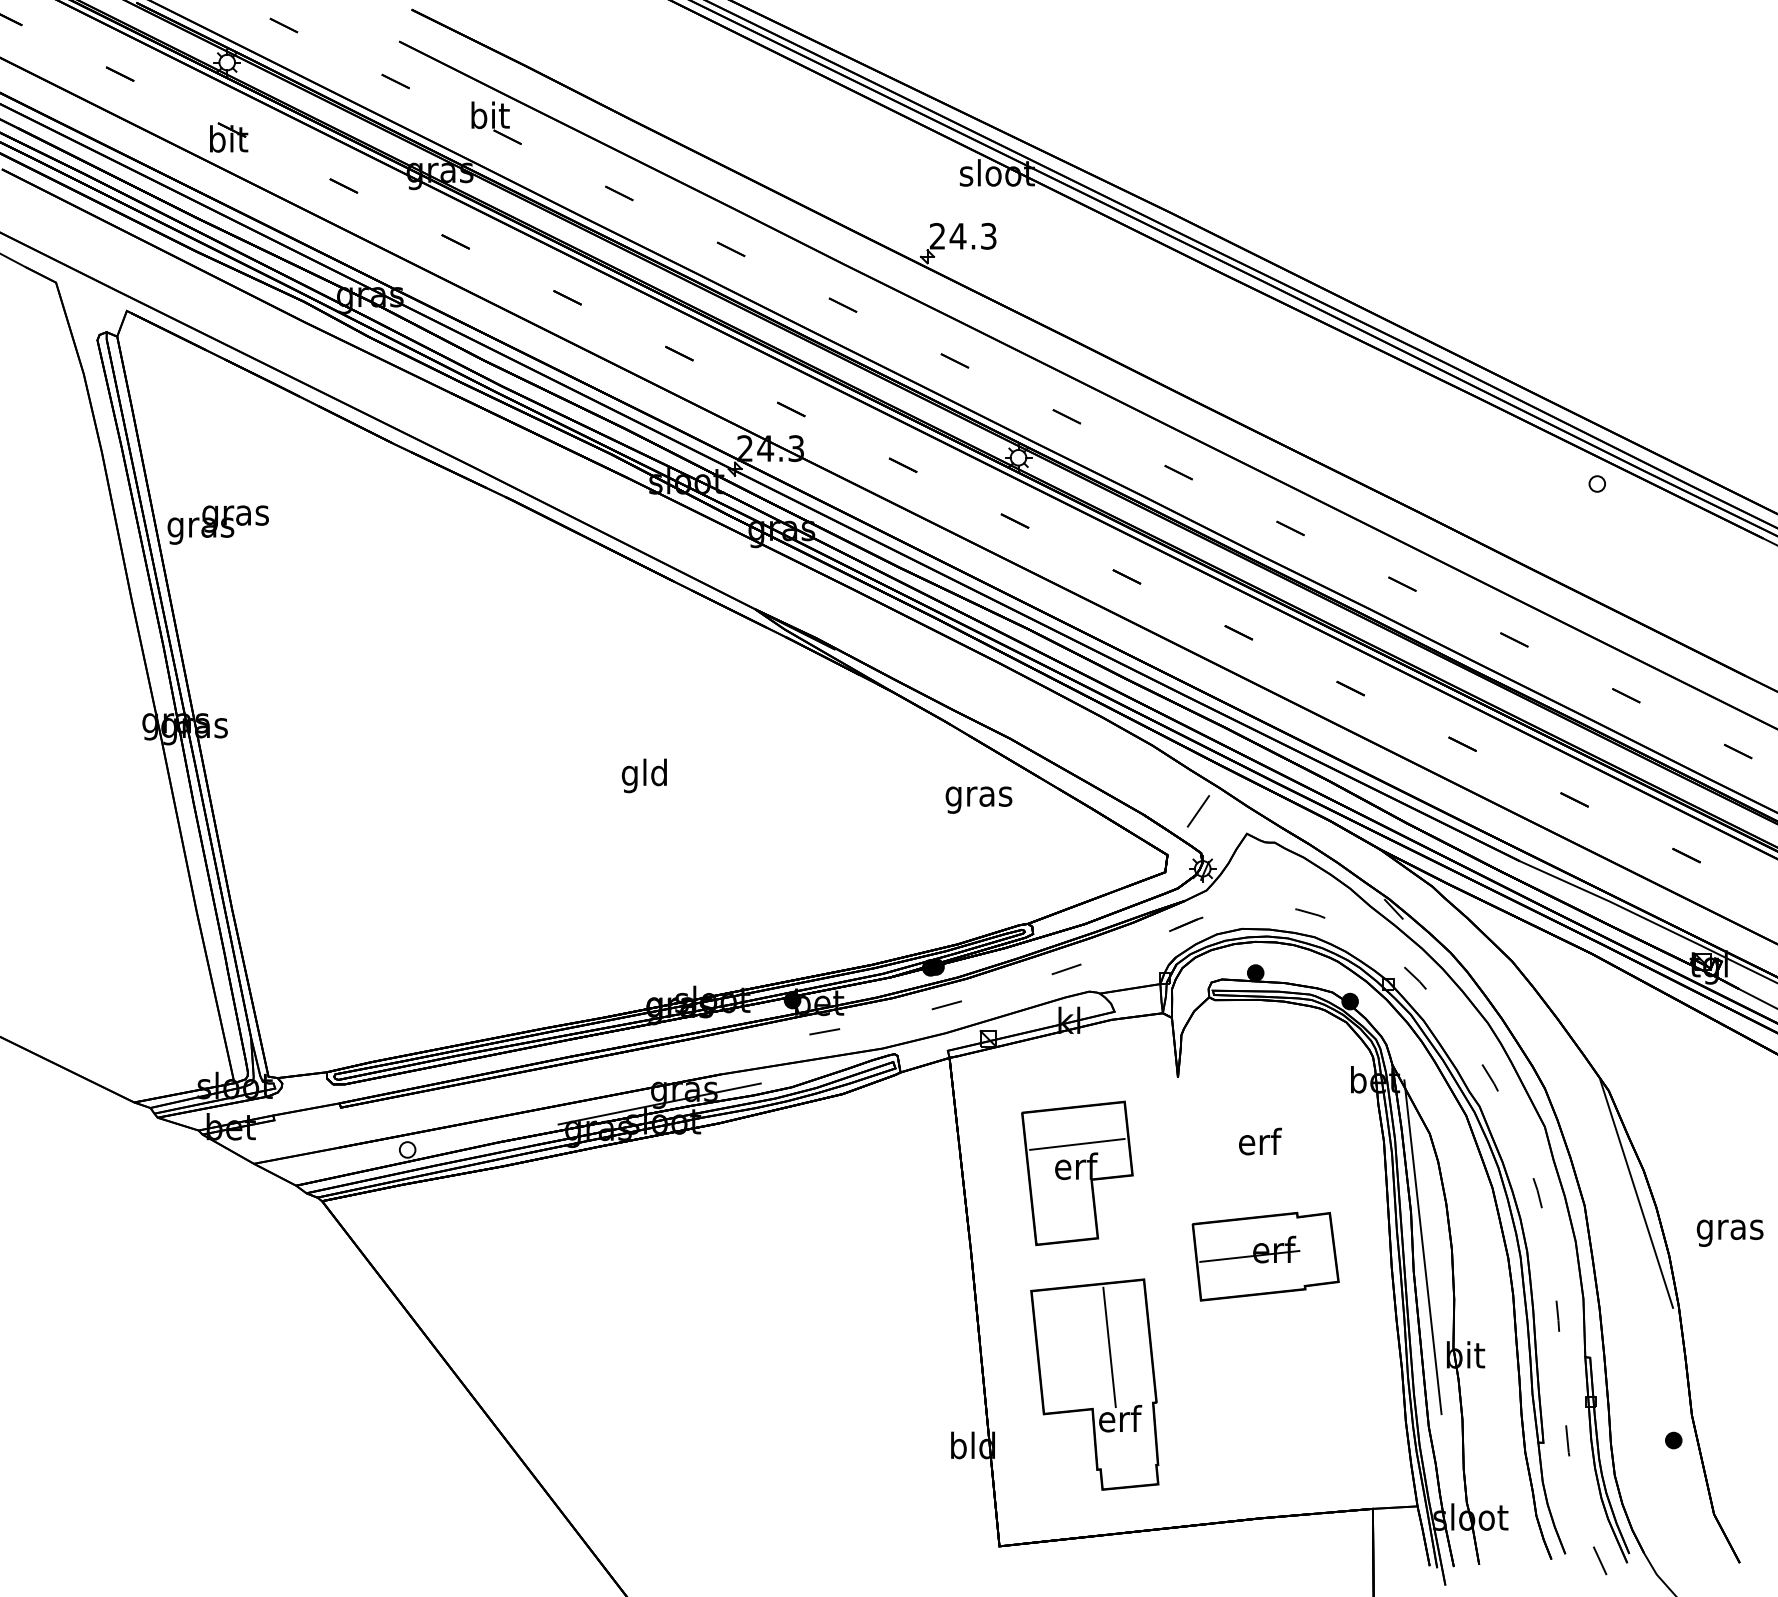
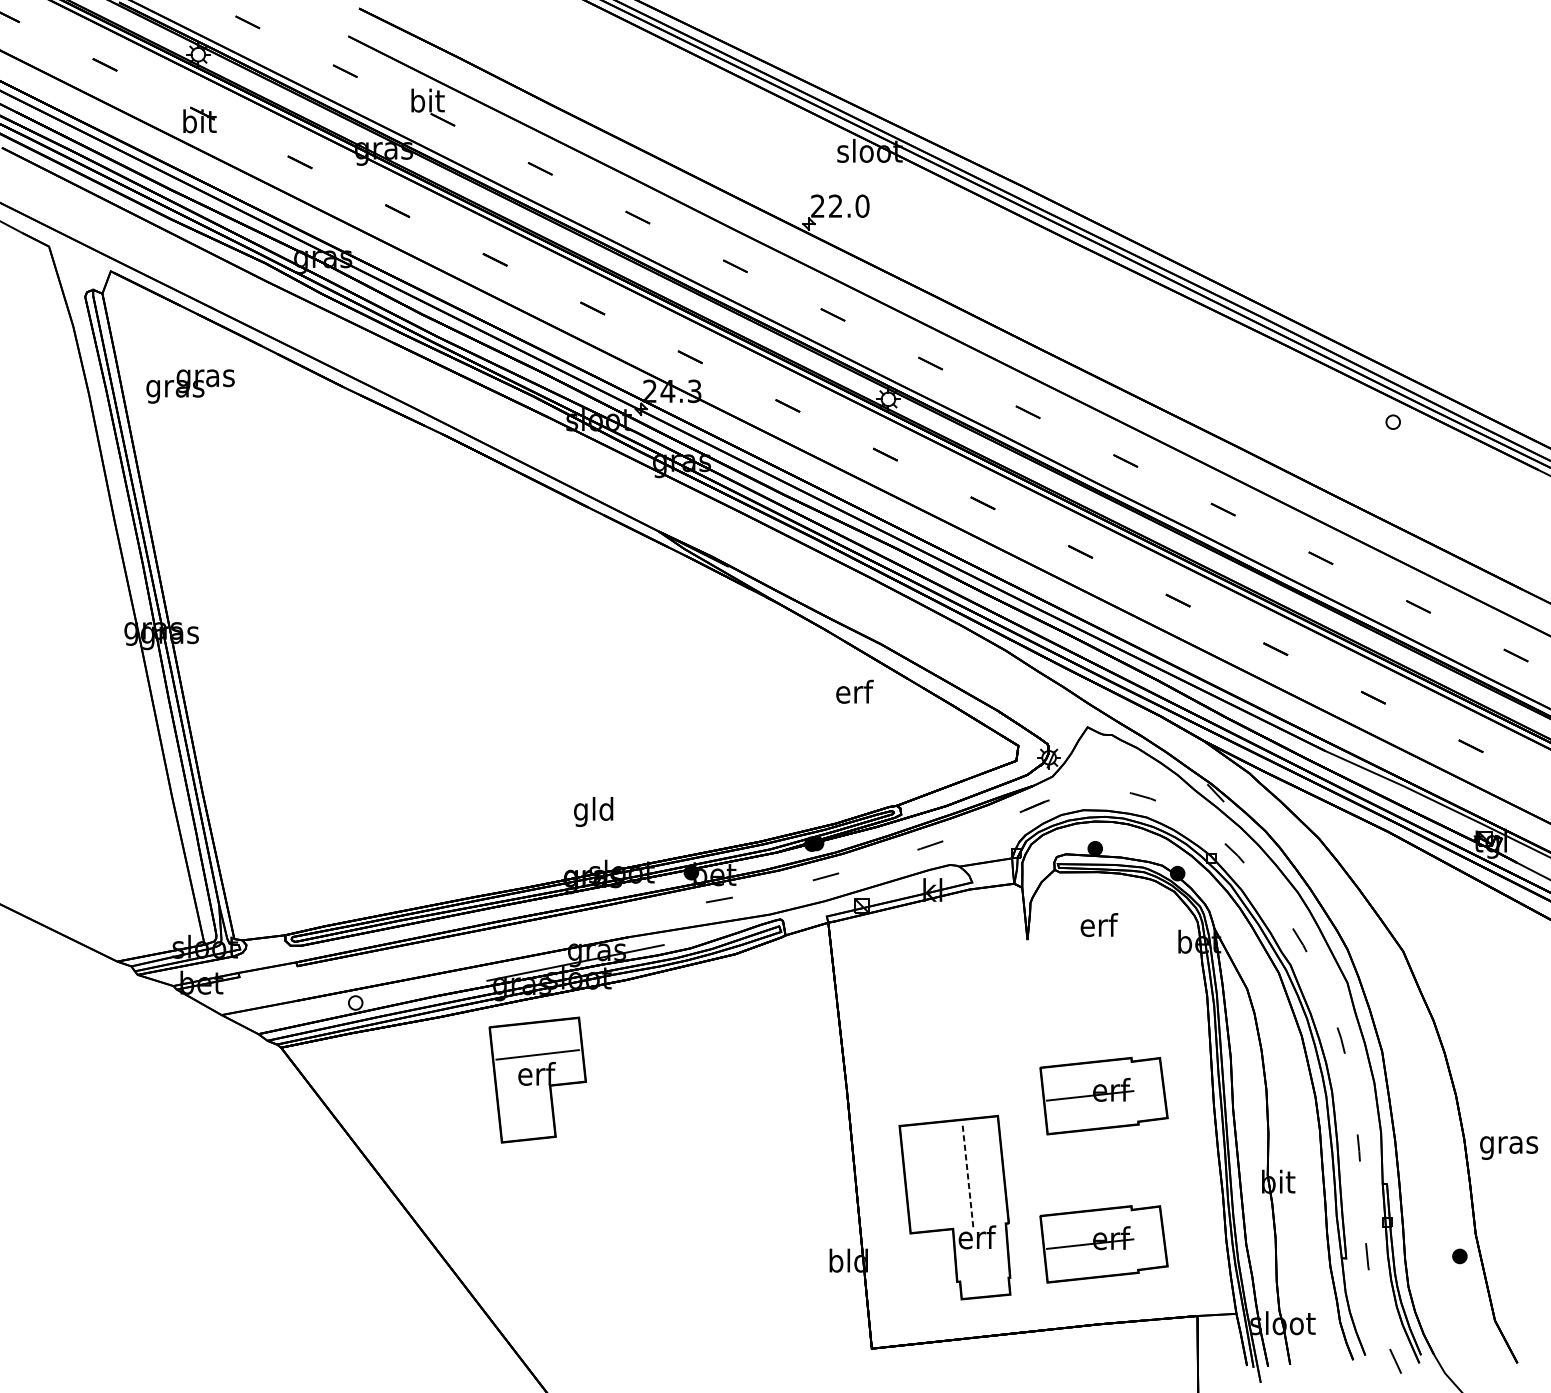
text: (972, 235) -> (848, 205), 24.3 -> 22.0
text: (217, 524) -> (189, 386), moved
text: (643, 775) -> (592, 811), moved
text: (978, 796) -> (853, 694), gras -> erf
line: (1198, 811) -> (1045, 707), removed
text: (1260, 1141) -> (1099, 924), moved
part: (1077, 1173) -> (537, 1080), moved
line: (1636, 1193) -> (1427, 1040), removed
text: (1729, 1232) -> (1508, 1147), moved
line: (1422, 1247) -> (1240, 1088), removed
line: (1109, 1347) -> (967, 1175), solid -> dashed
part: (1265, 1426) -> (1103, 1244), added

